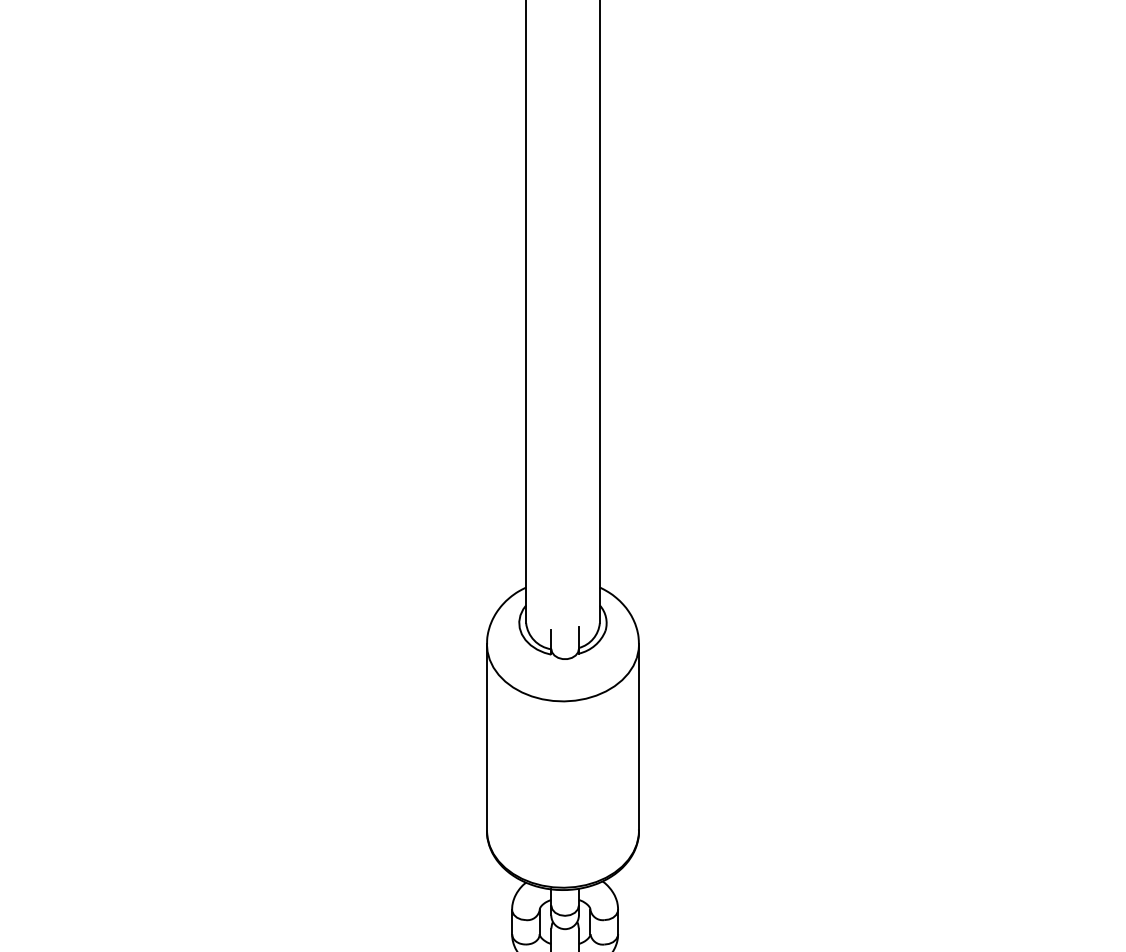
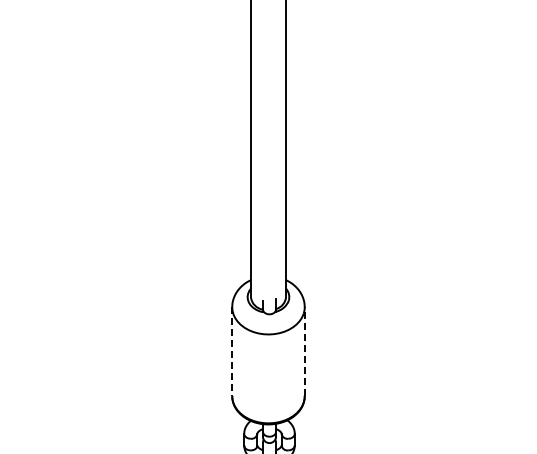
line: (638, 737) -> (304, 351), solid -> dashed
line: (487, 739) -> (232, 352), solid -> dashed

